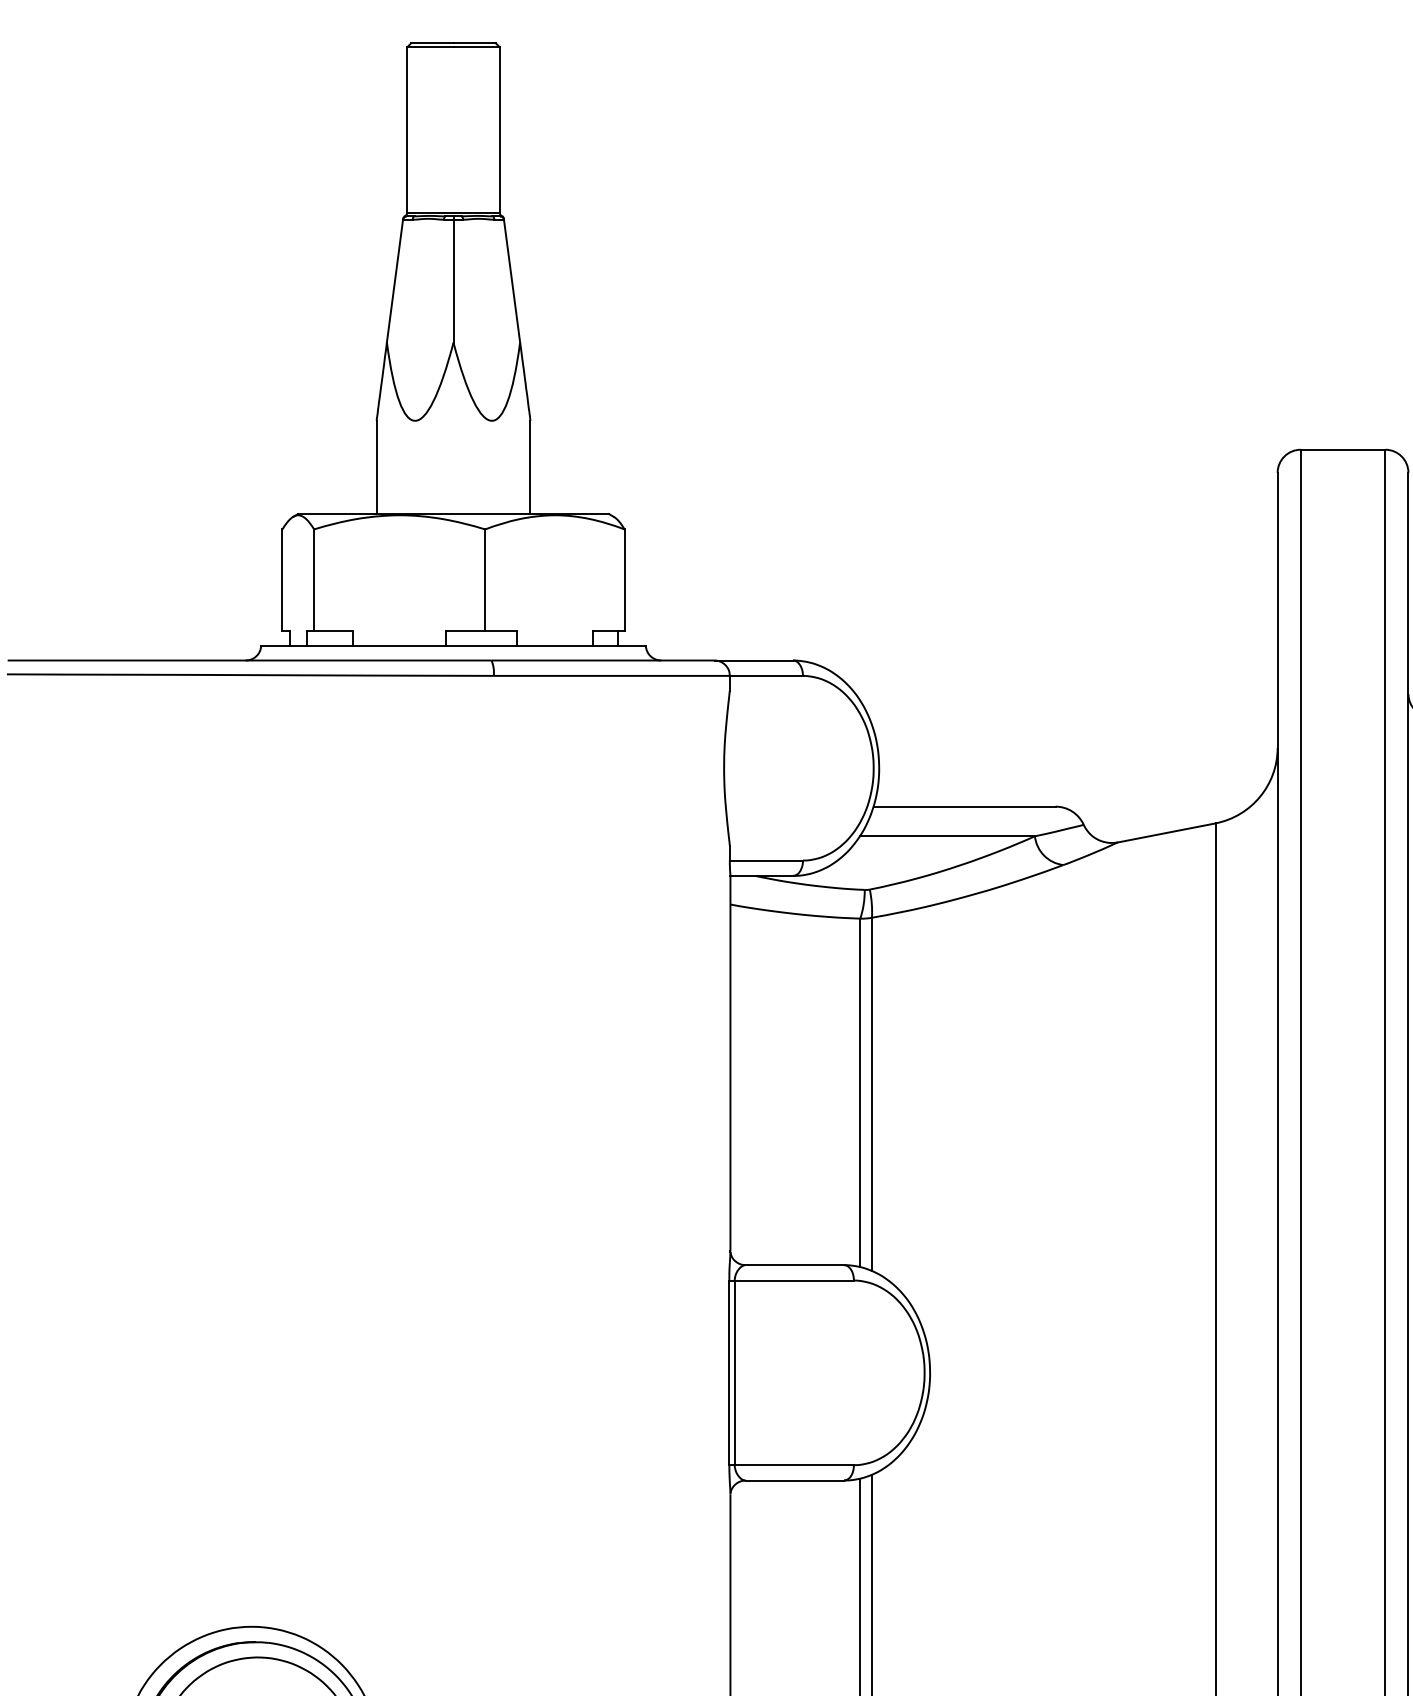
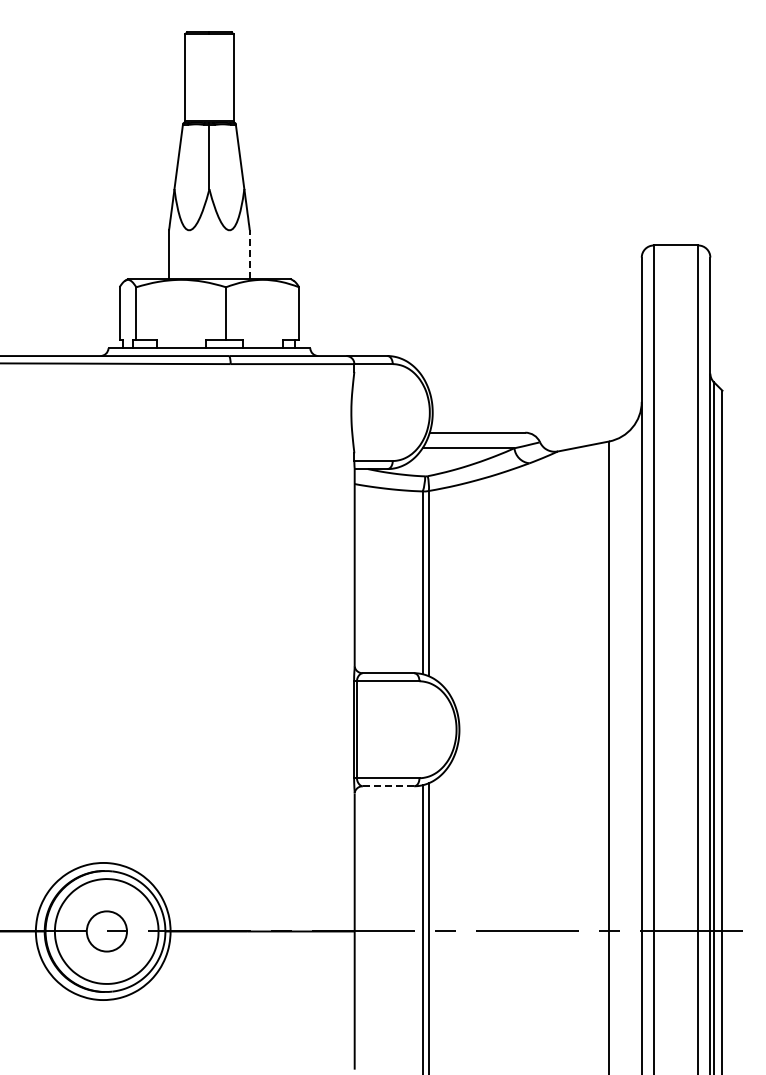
line: (529, 466) -> (249, 254), solid -> dashed
line: (794, 1481) -> (388, 786), solid -> dashed

